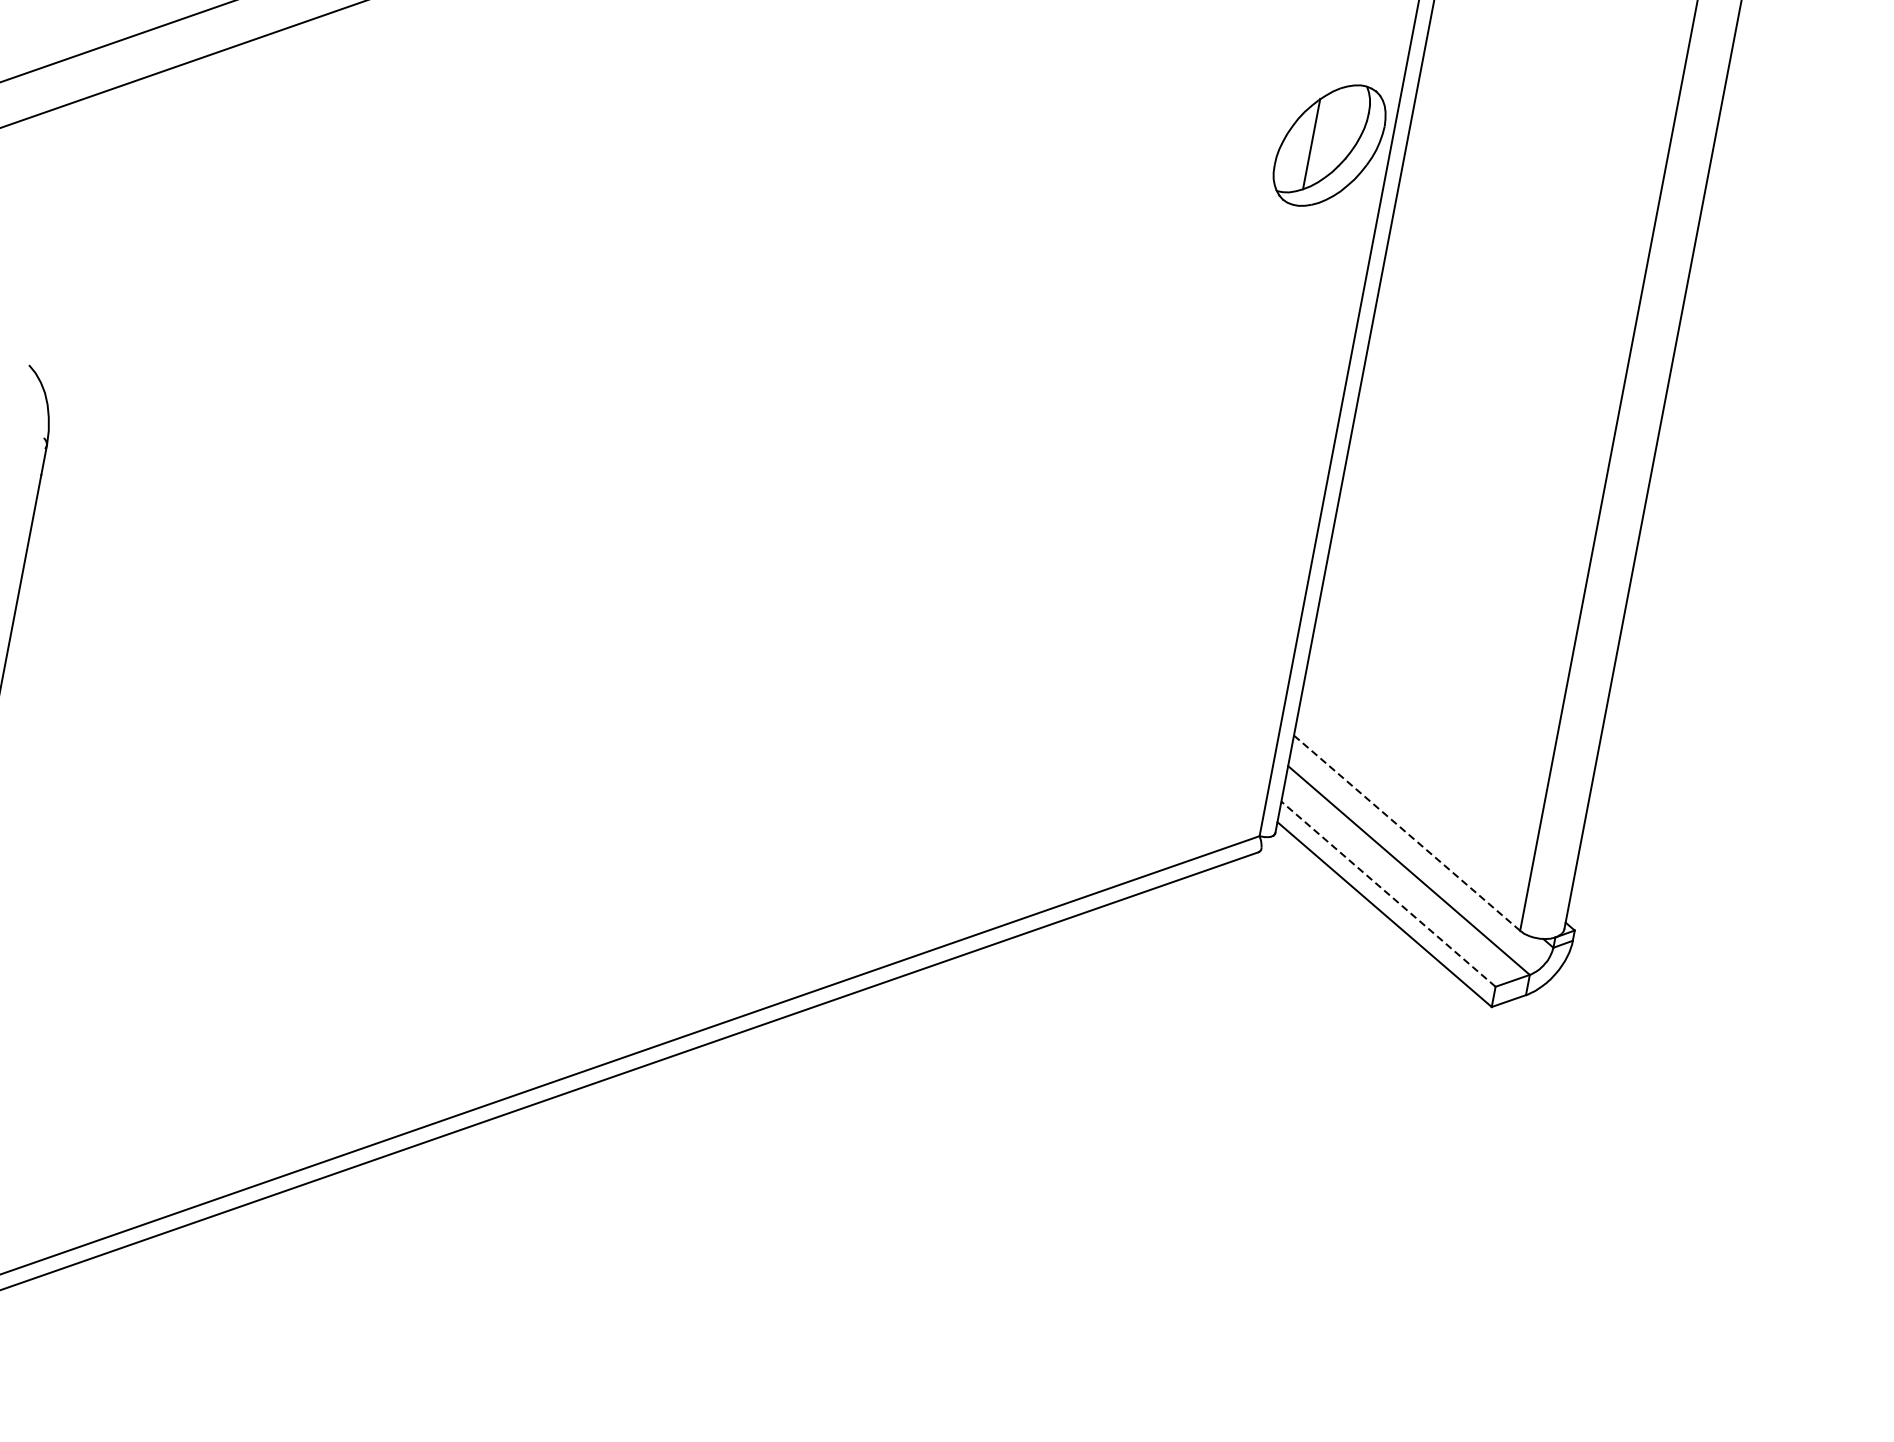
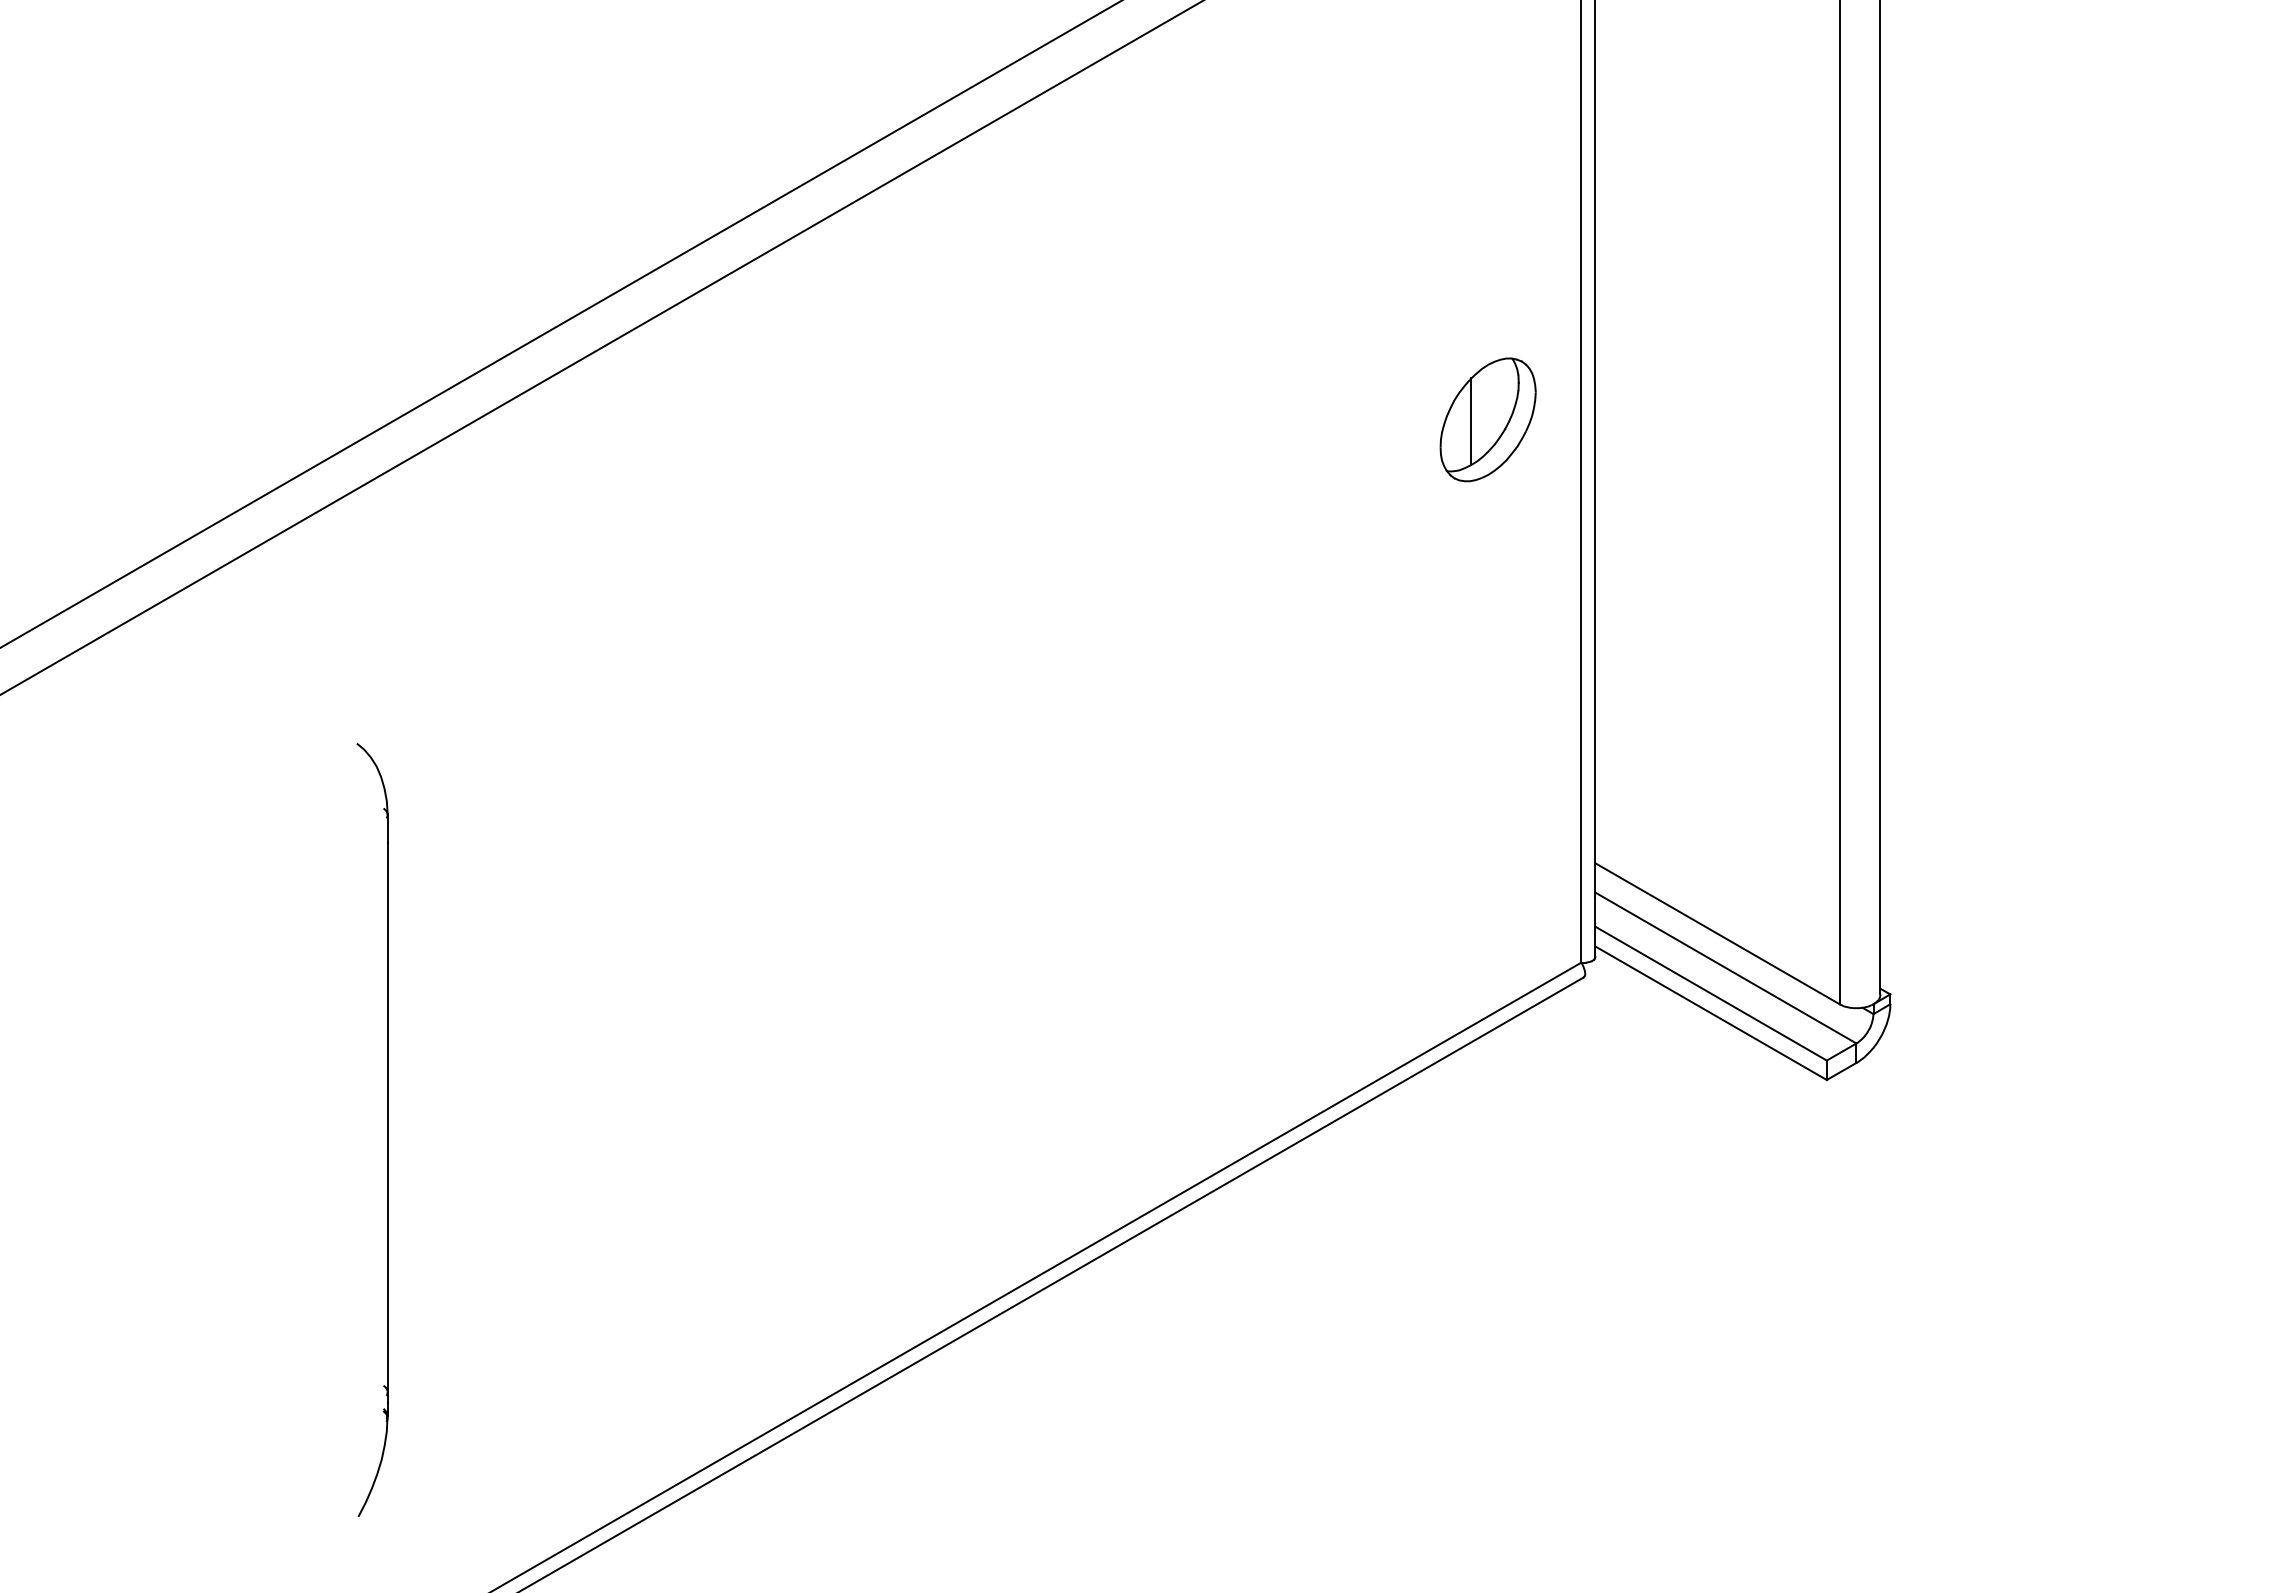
part: (1329, 145) -> (1487, 419), moved
line: (1407, 832) -> (1717, 933), dashed -> solid
line: (1388, 894) -> (1711, 993), dashed -> solid

